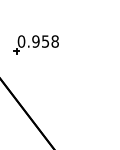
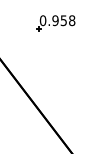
part: (35, 44) -> (55, 23), moved

